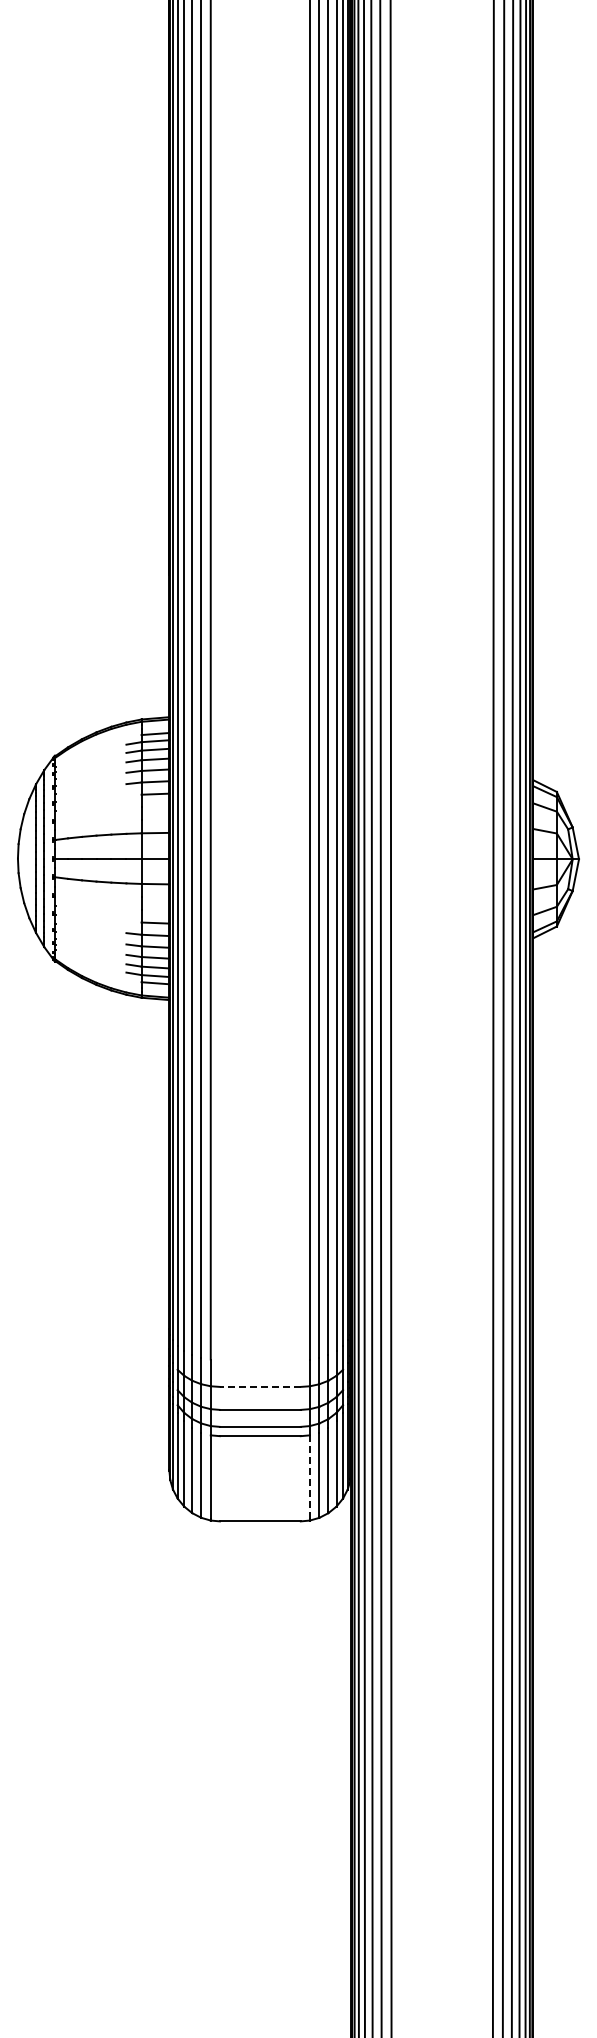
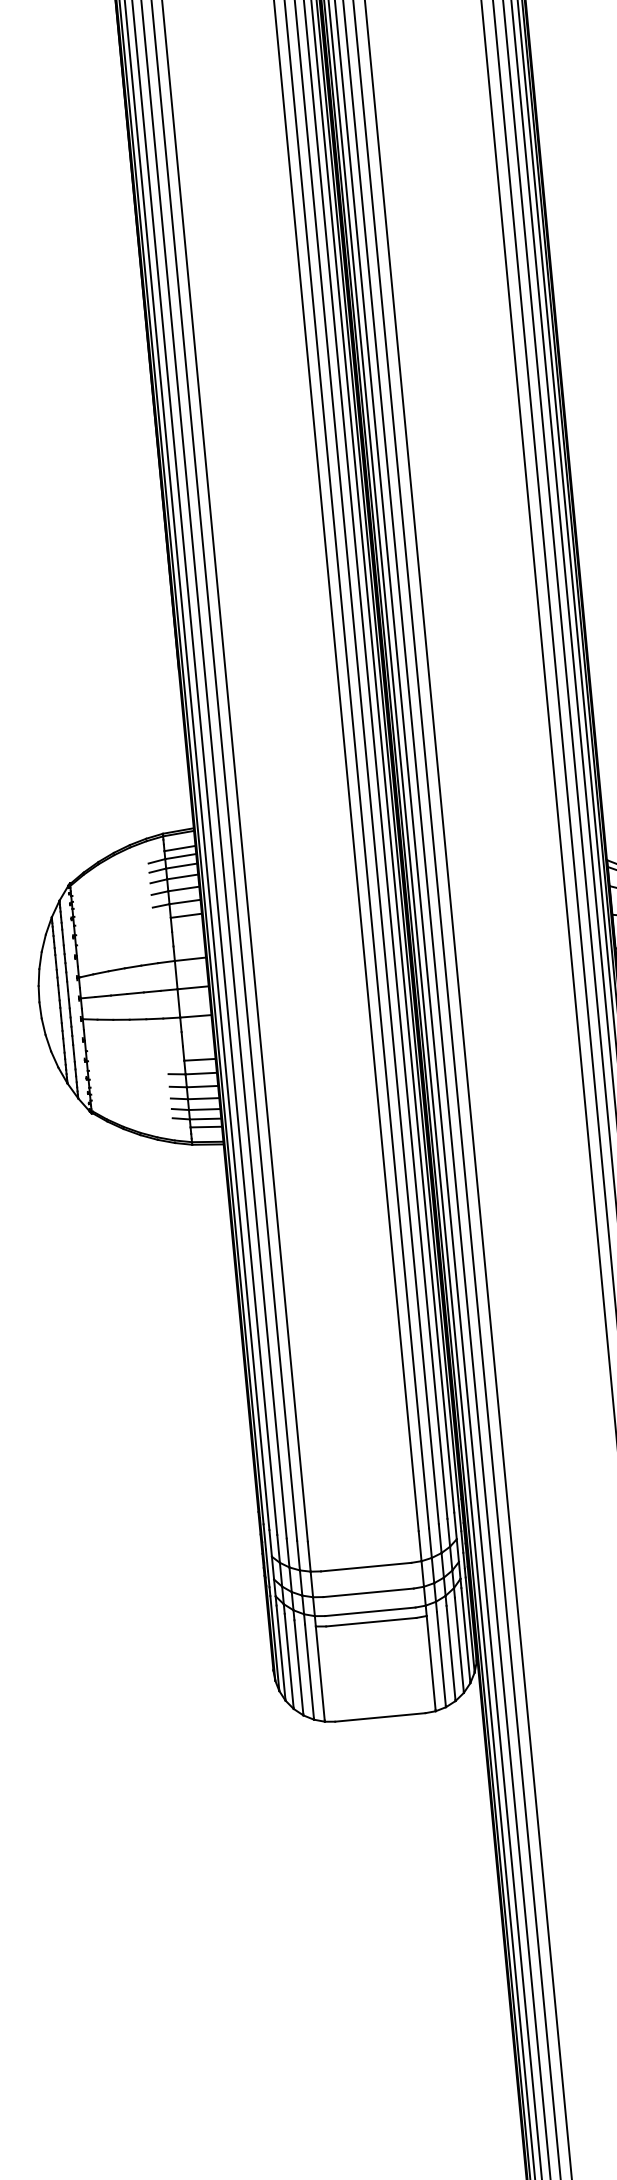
line: (259, 1386) -> (365, 1566), dashed -> solid
line: (309, 1477) -> (430, 1663), dashed -> solid

